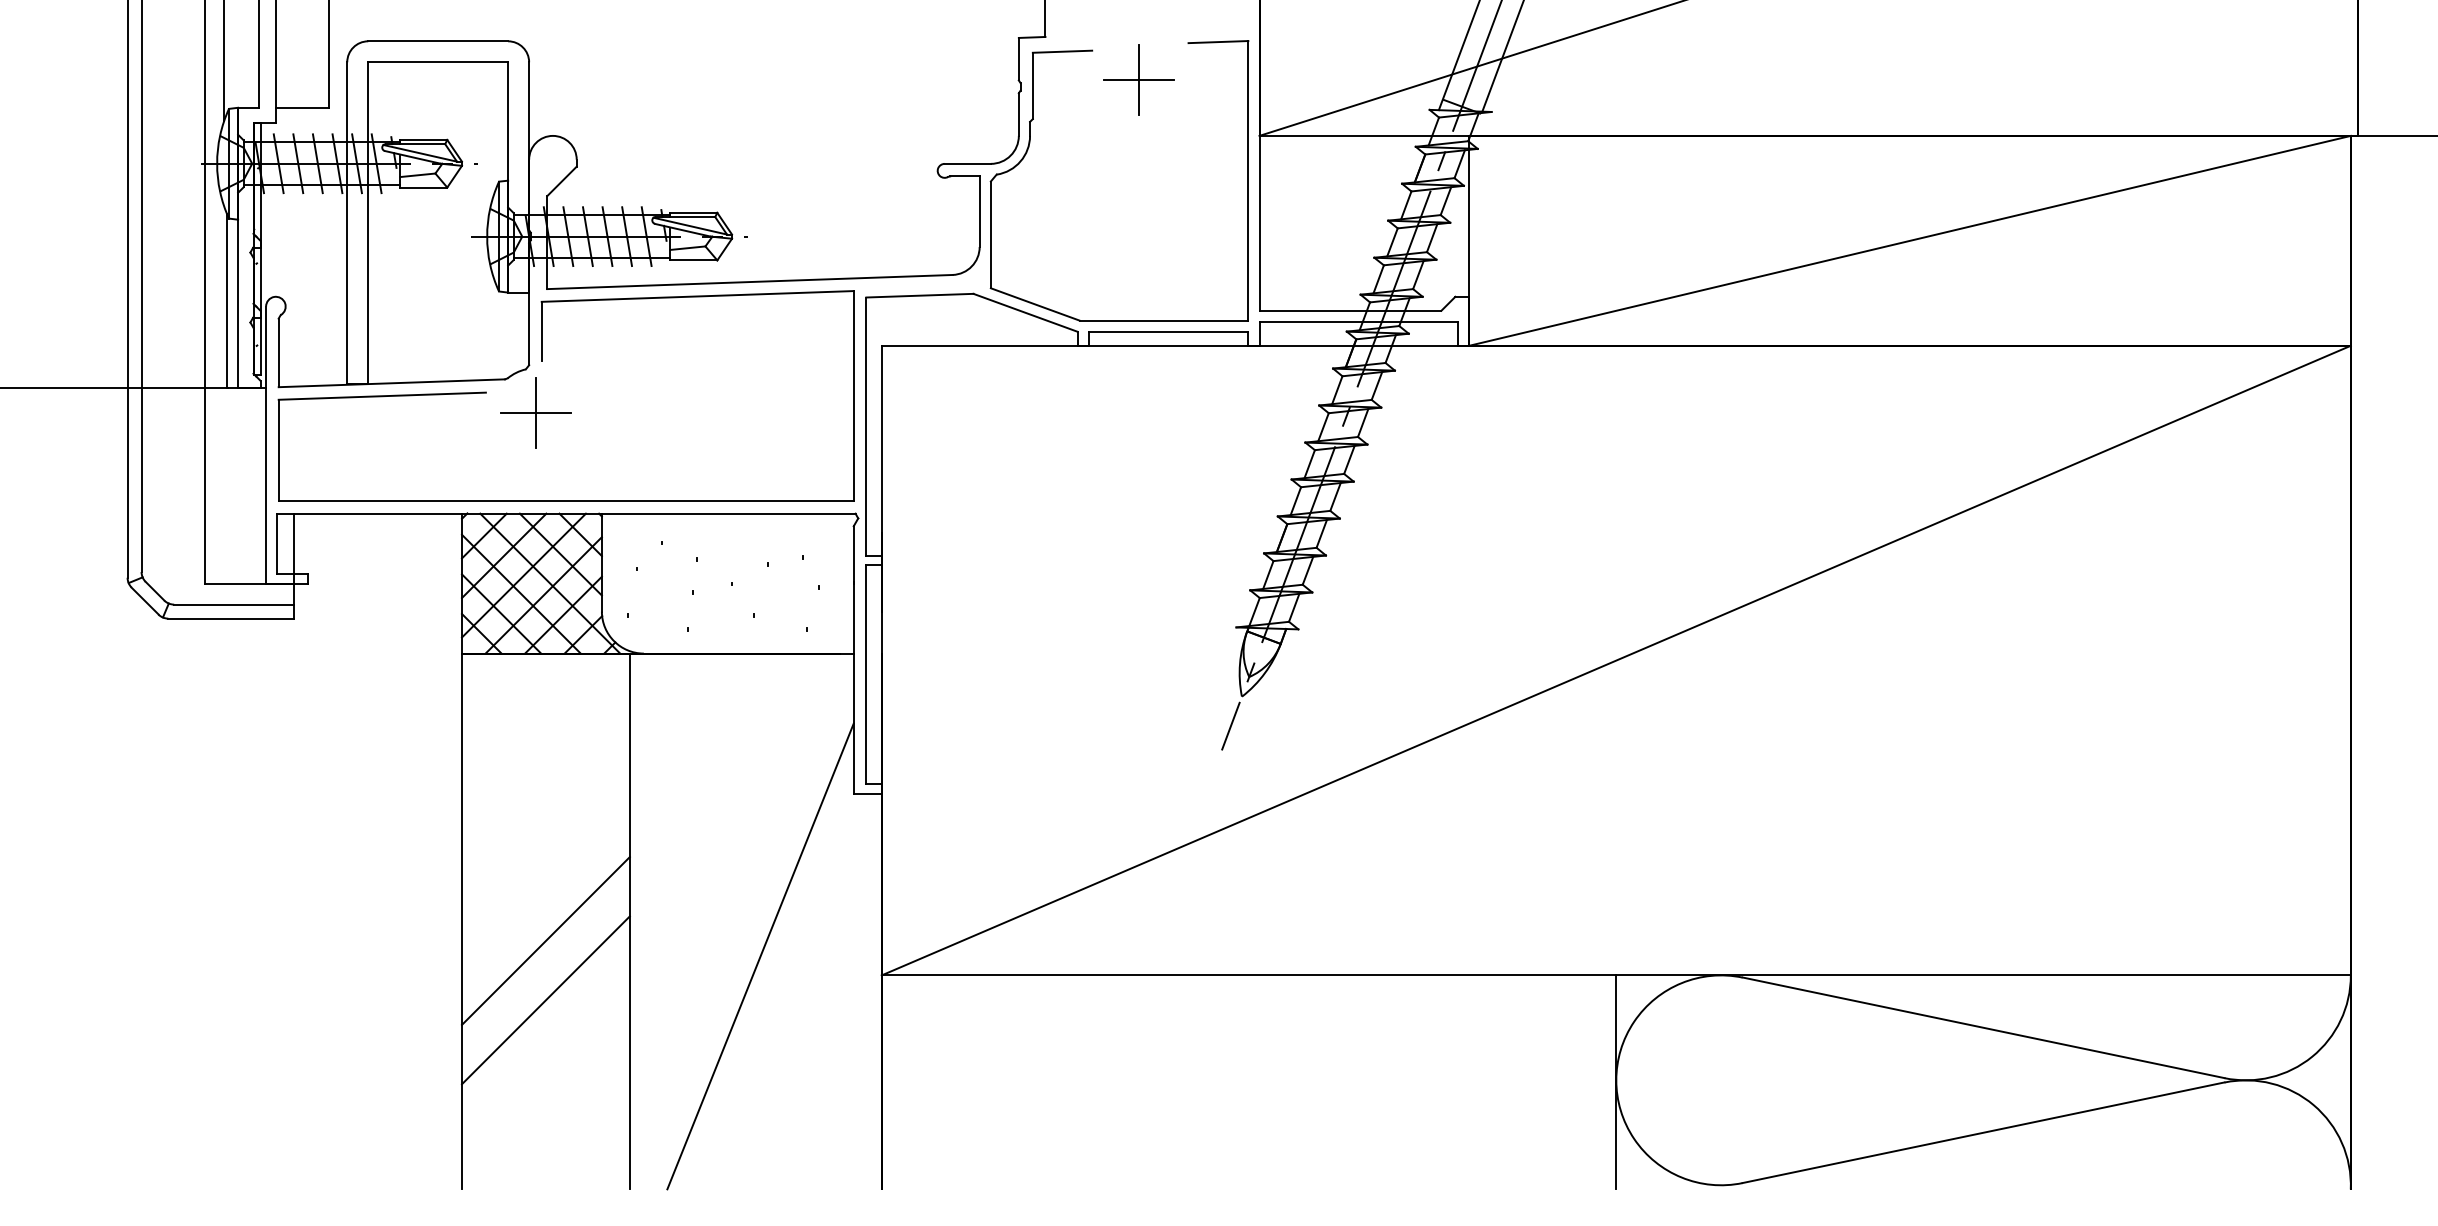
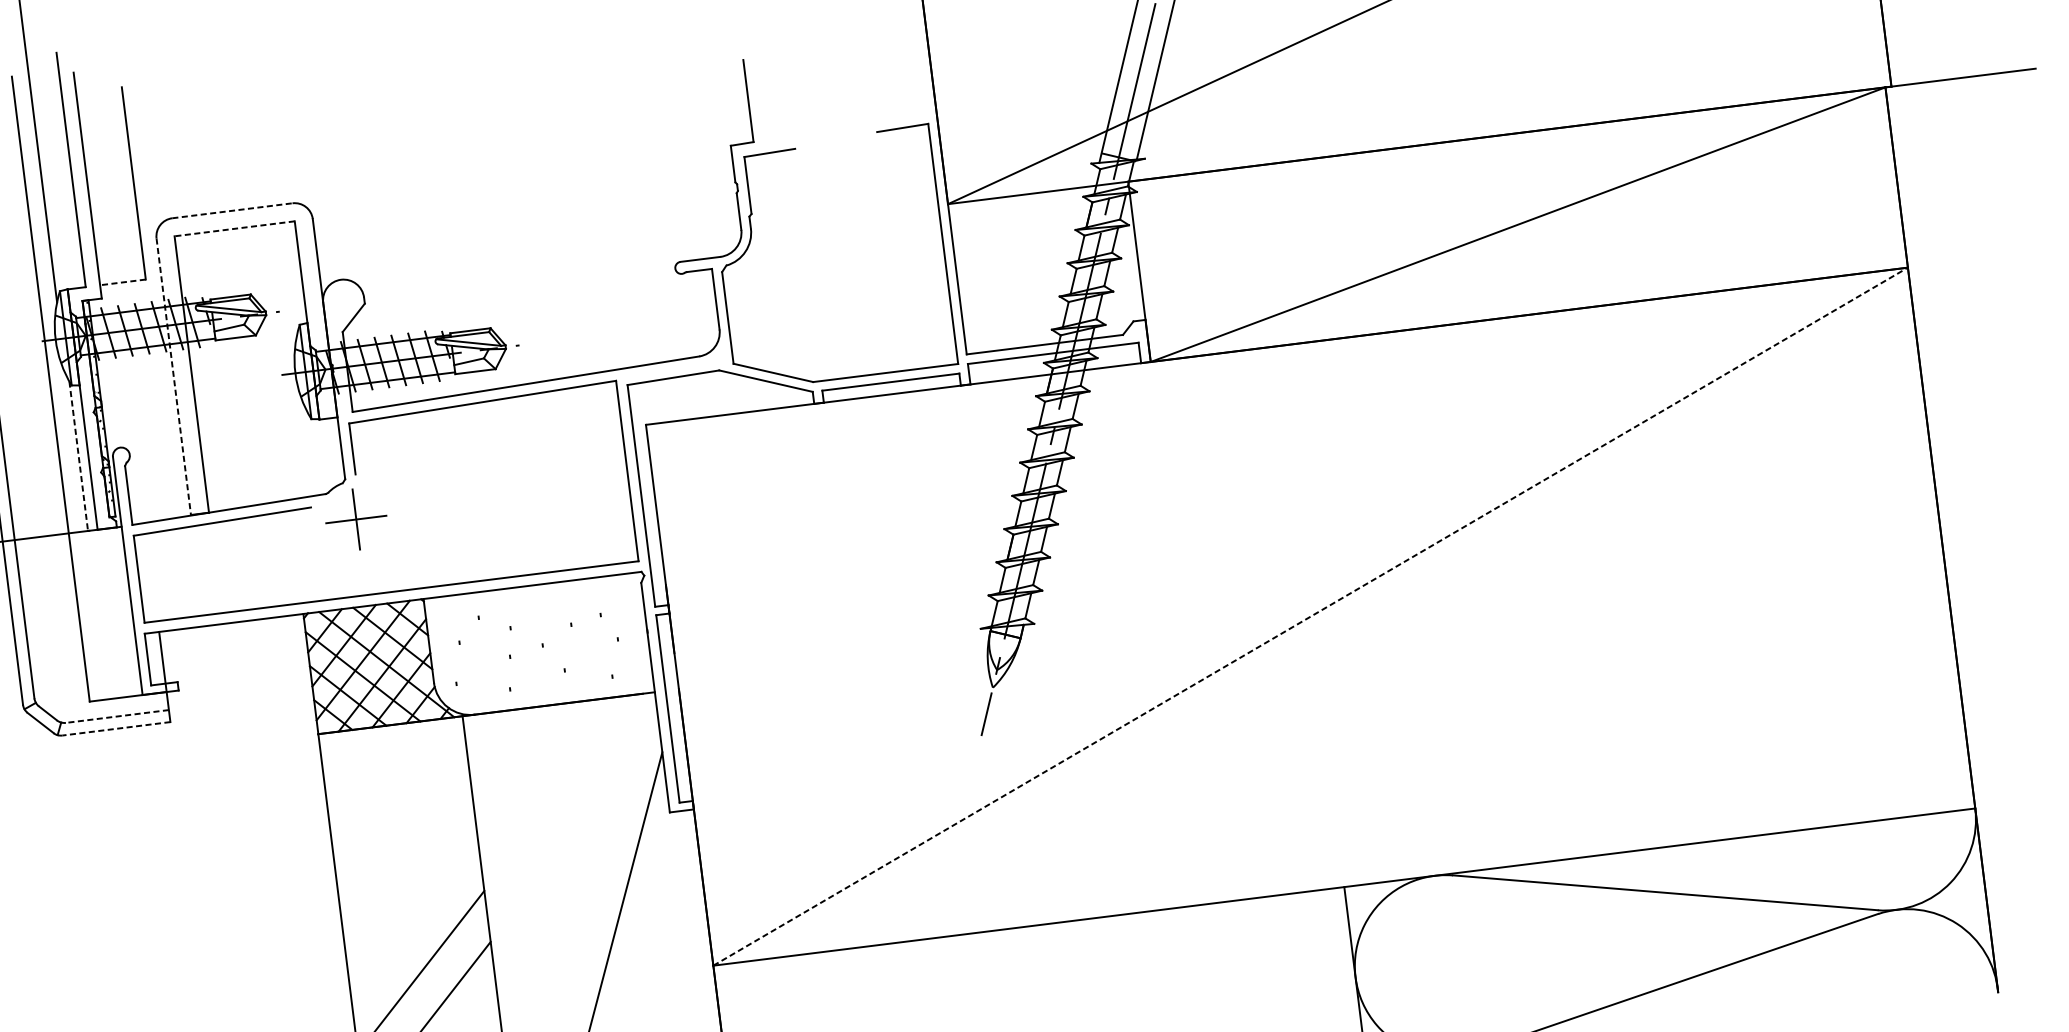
line: (438, 41) -> (232, 210), solid -> dashed
line: (438, 62) -> (234, 228), solid -> dashed
part: (1138, 79) -> (838, 168), removed
line: (302, 107) -> (122, 282), solid -> dashed
line: (347, 223) -> (174, 376), solid -> dashed
line: (226, 300) -> (78, 456), solid -> dashed
line: (234, 604) -> (117, 716), solid -> dashed
line: (231, 618) -> (116, 728), solid -> dashed
line: (1616, 660) -> (1310, 616), solid -> dashed

